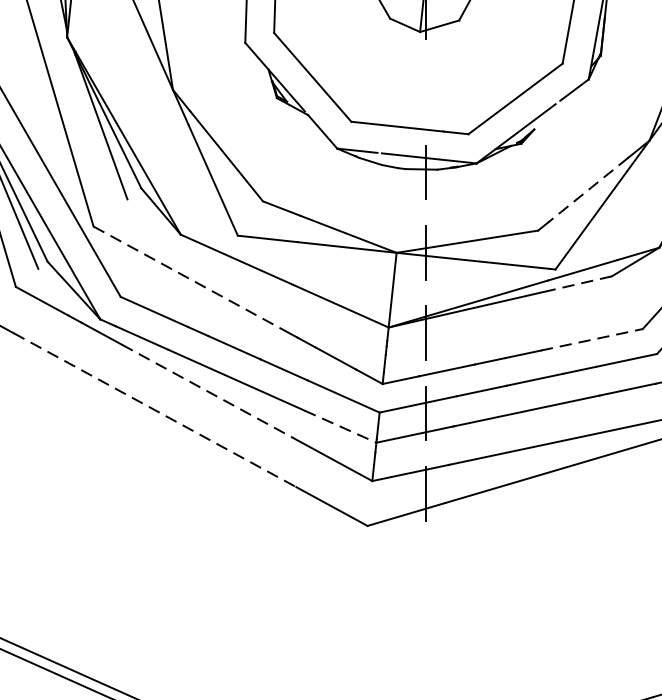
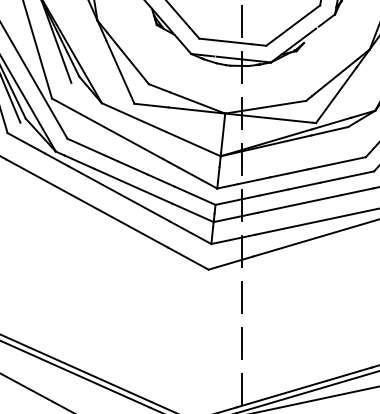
line: (425, 91) -> (241, 21), added
line: (587, 191) -> (334, 78), dashed -> solid
line: (192, 280) -> (108, 129), dashed -> solid
line: (579, 284) -> (329, 131), dashed -> solid
line: (591, 340) -> (336, 163), dashed -> solid
line: (211, 394) -> (119, 194), dashed -> solid
line: (155, 410) -> (87, 203), dashed -> solid
line: (341, 425) -> (193, 212), dashed -> solid
line: (425, 572) -> (241, 296), added
line: (425, 653) -> (241, 342), added

